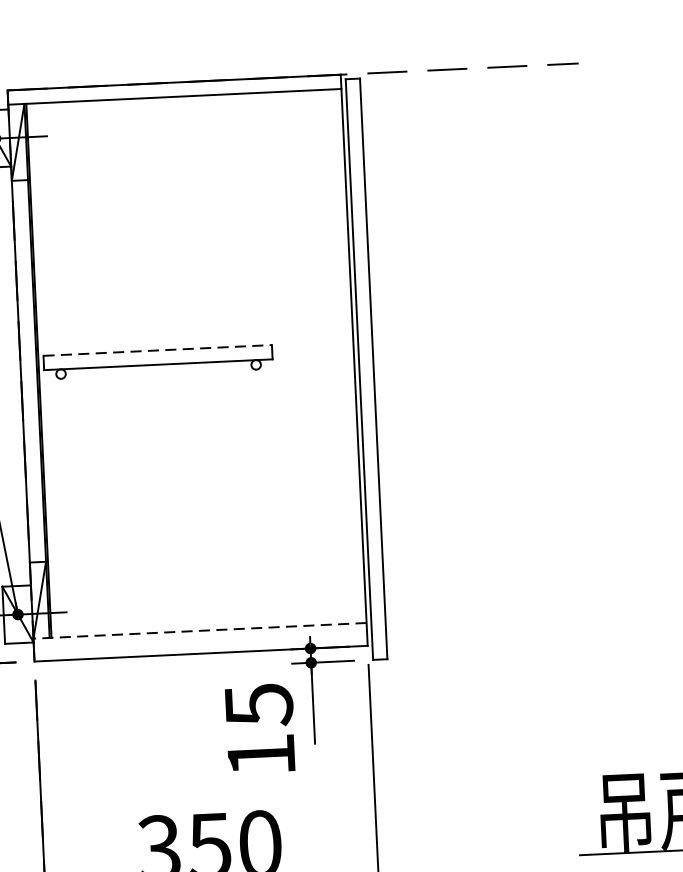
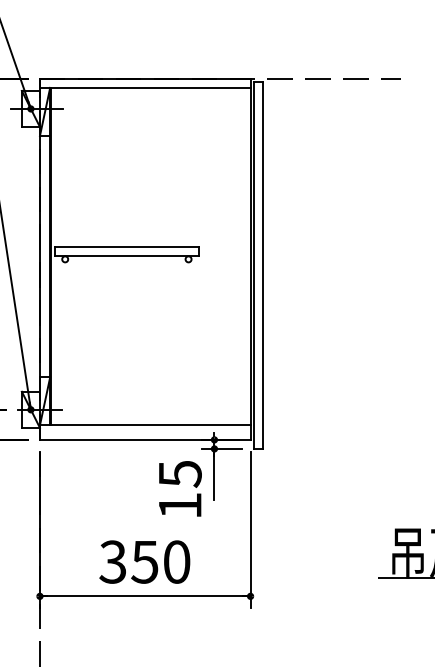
line: (158, 350) -> (127, 247), dashed -> solid
line: (198, 630) -> (144, 425), dashed -> solid

